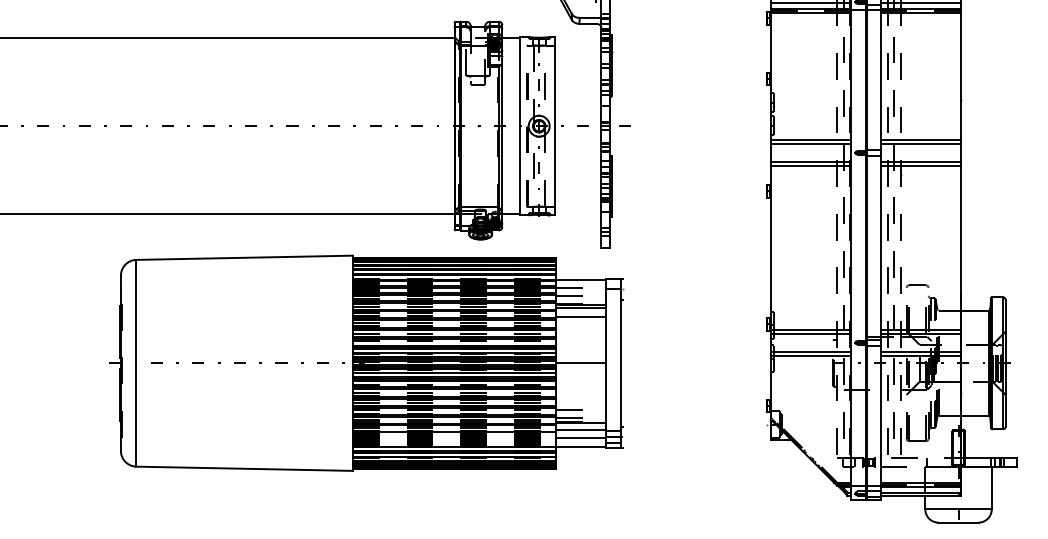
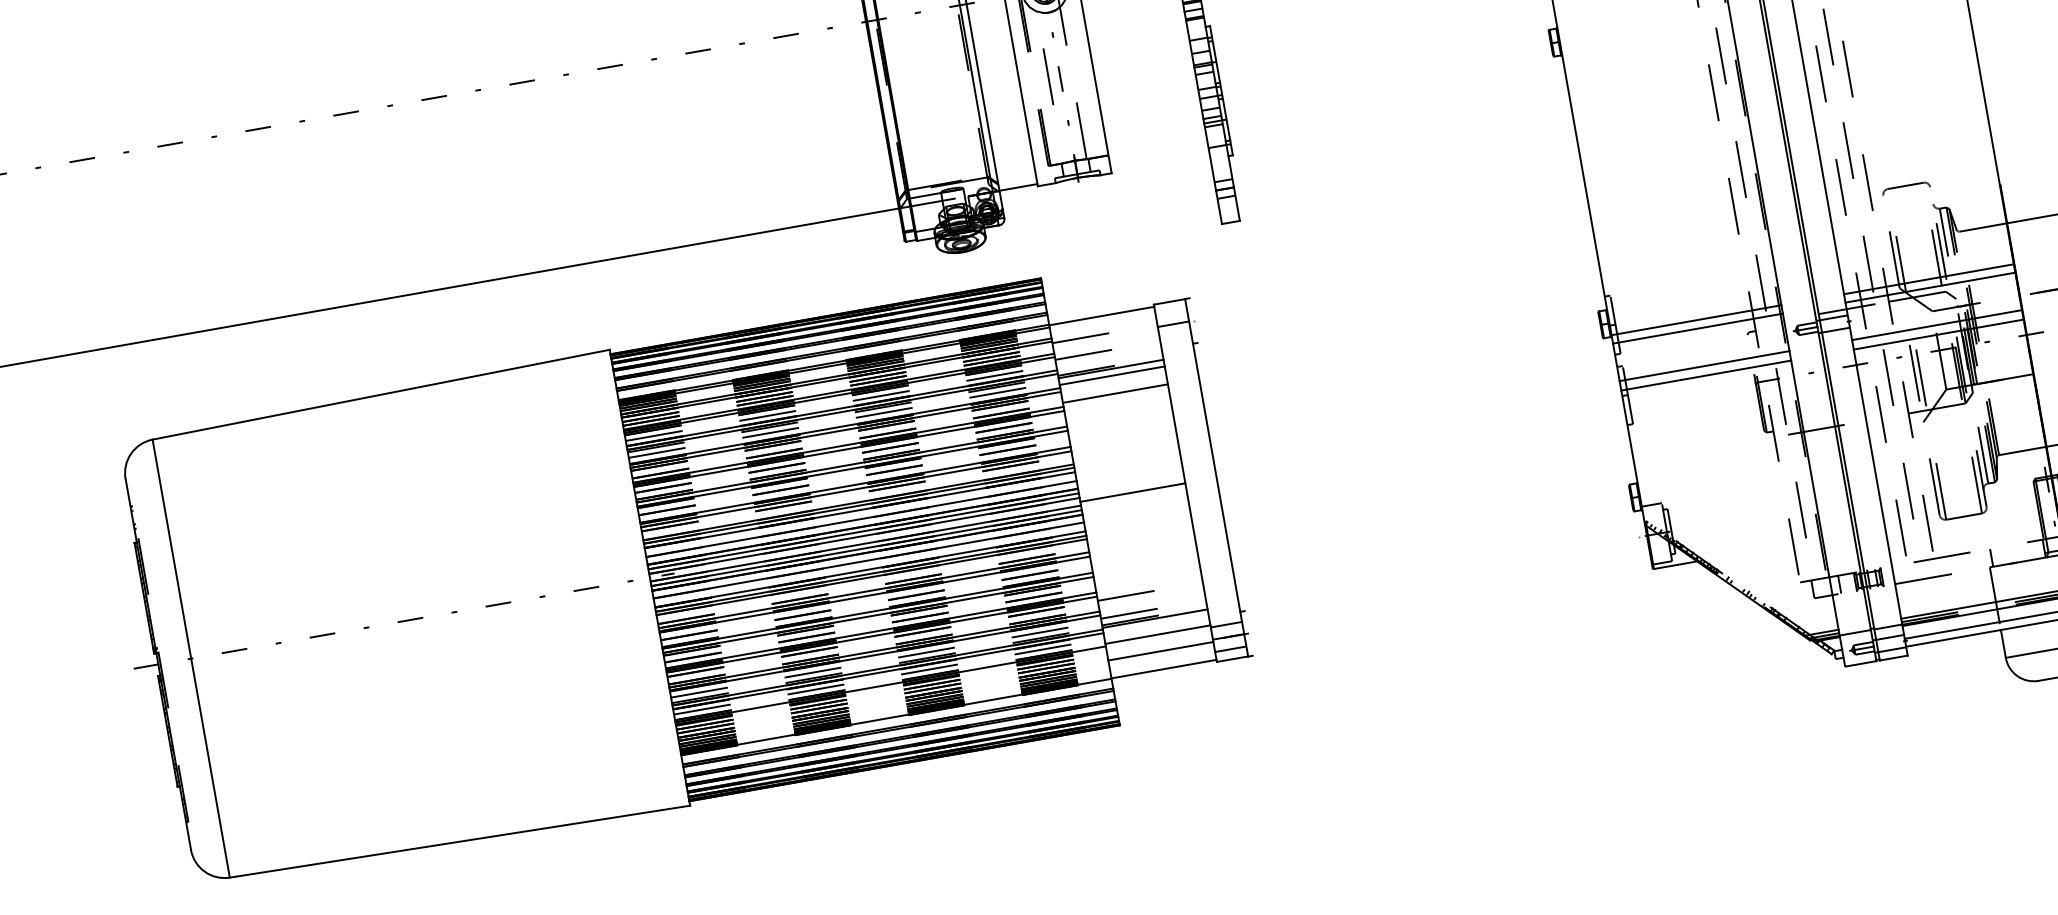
part: (366, 362) -> (678, 571), moved

